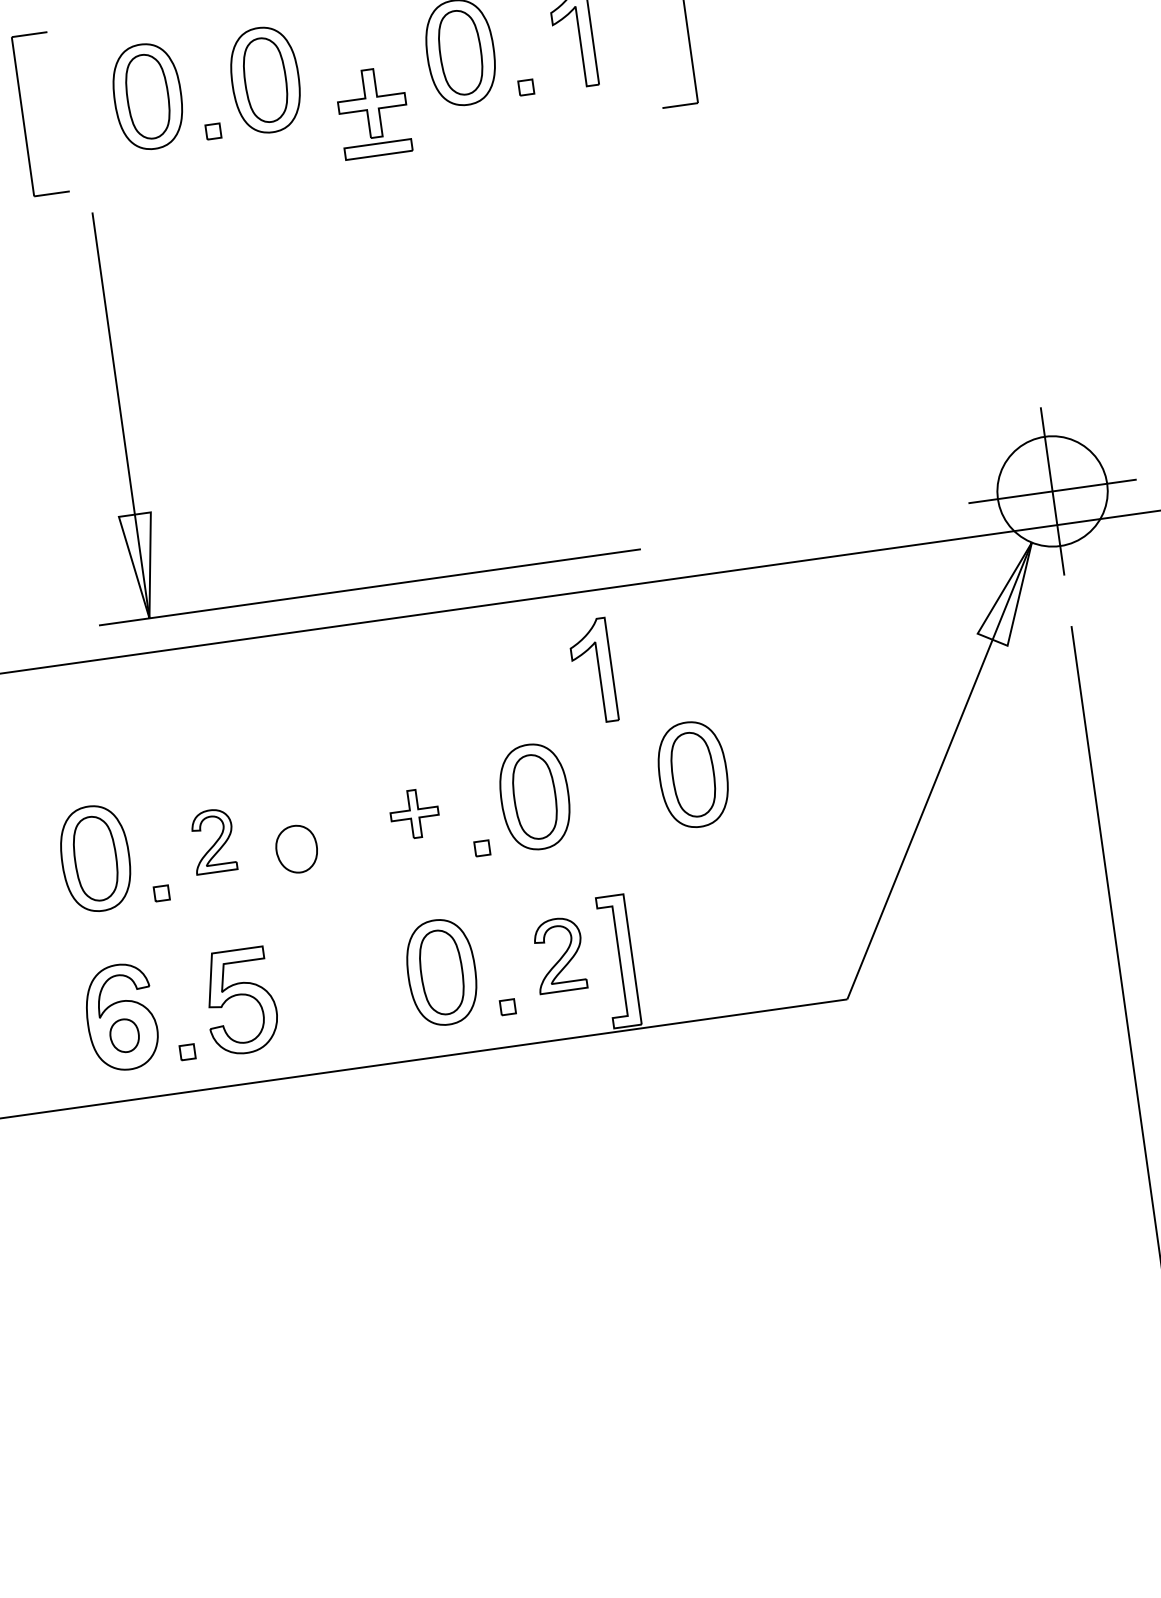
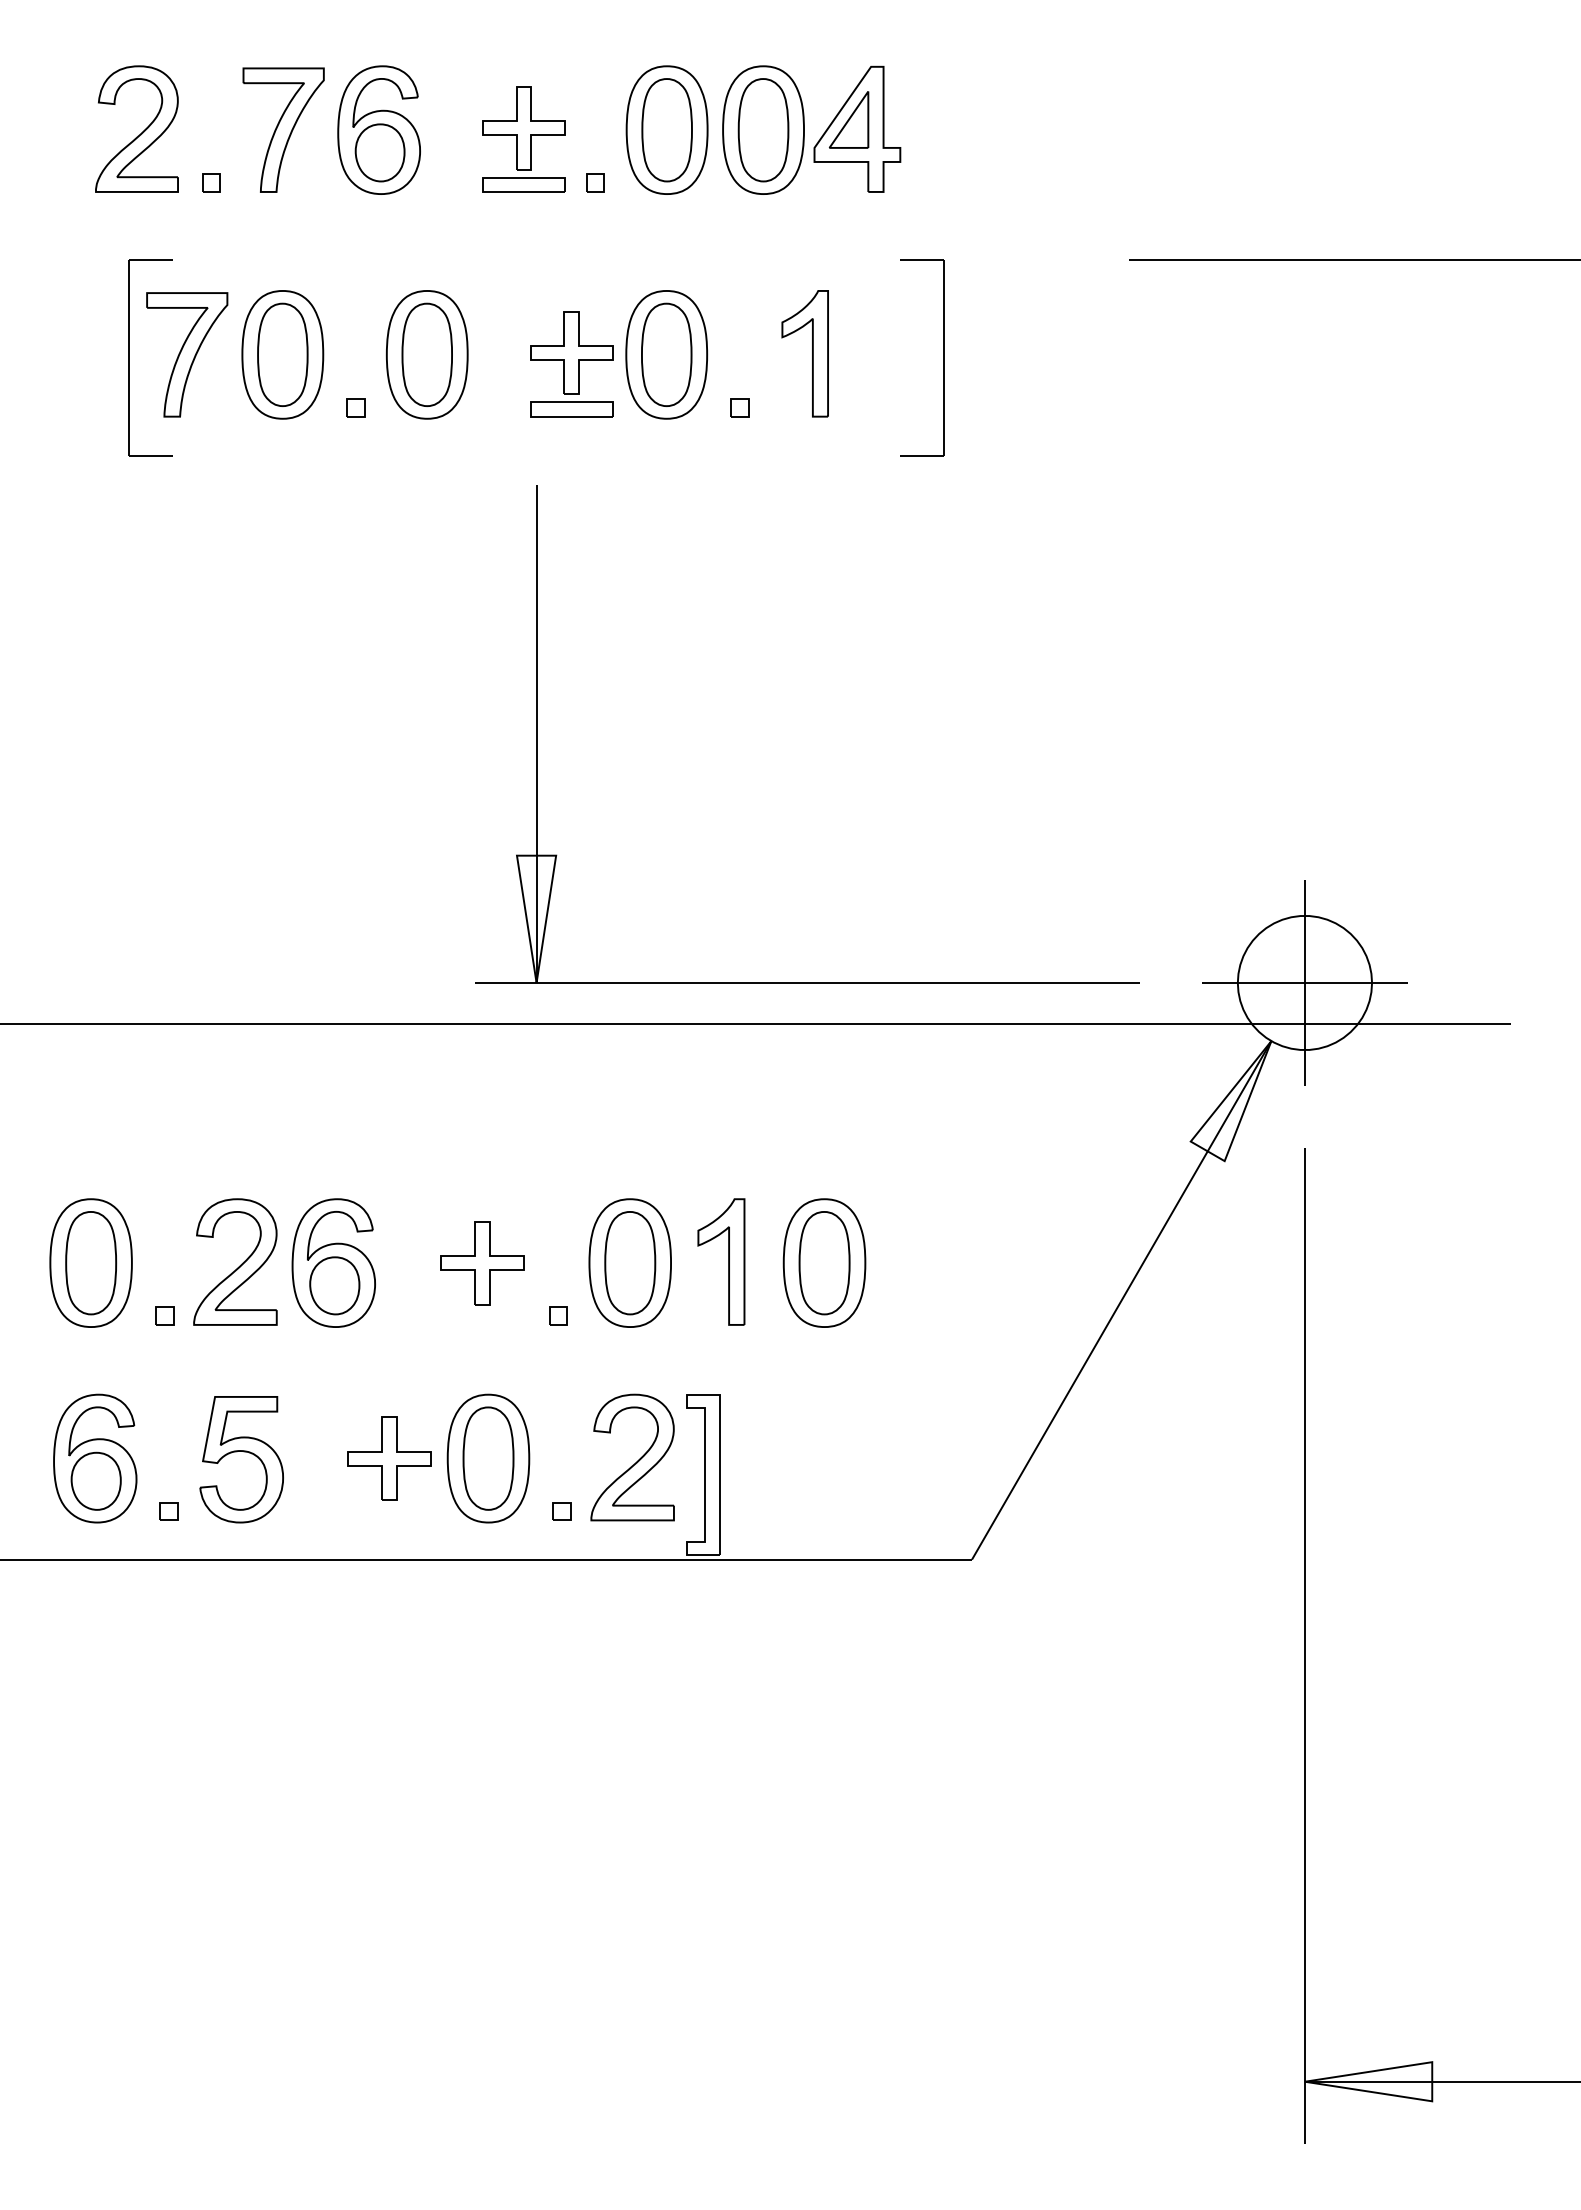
part: (70, 107) -> (187, 354), added
part: (373, 112) -> (571, 364), moved
part: (370, 586) -> (807, 982), moved
part: (598, 670) -> (728, 1261), moved
part: (414, 814) -> (482, 1263), size x1.43
part: (293, 830) -> (333, 1262), added
part: (213, 840) -> (235, 1261), size x1.67
part: (559, 955) -> (632, 1457), size x1.43
part: (361, 983) -> (389, 1458), added
part: (124, 1035) -> (95, 1480), size x1.43

